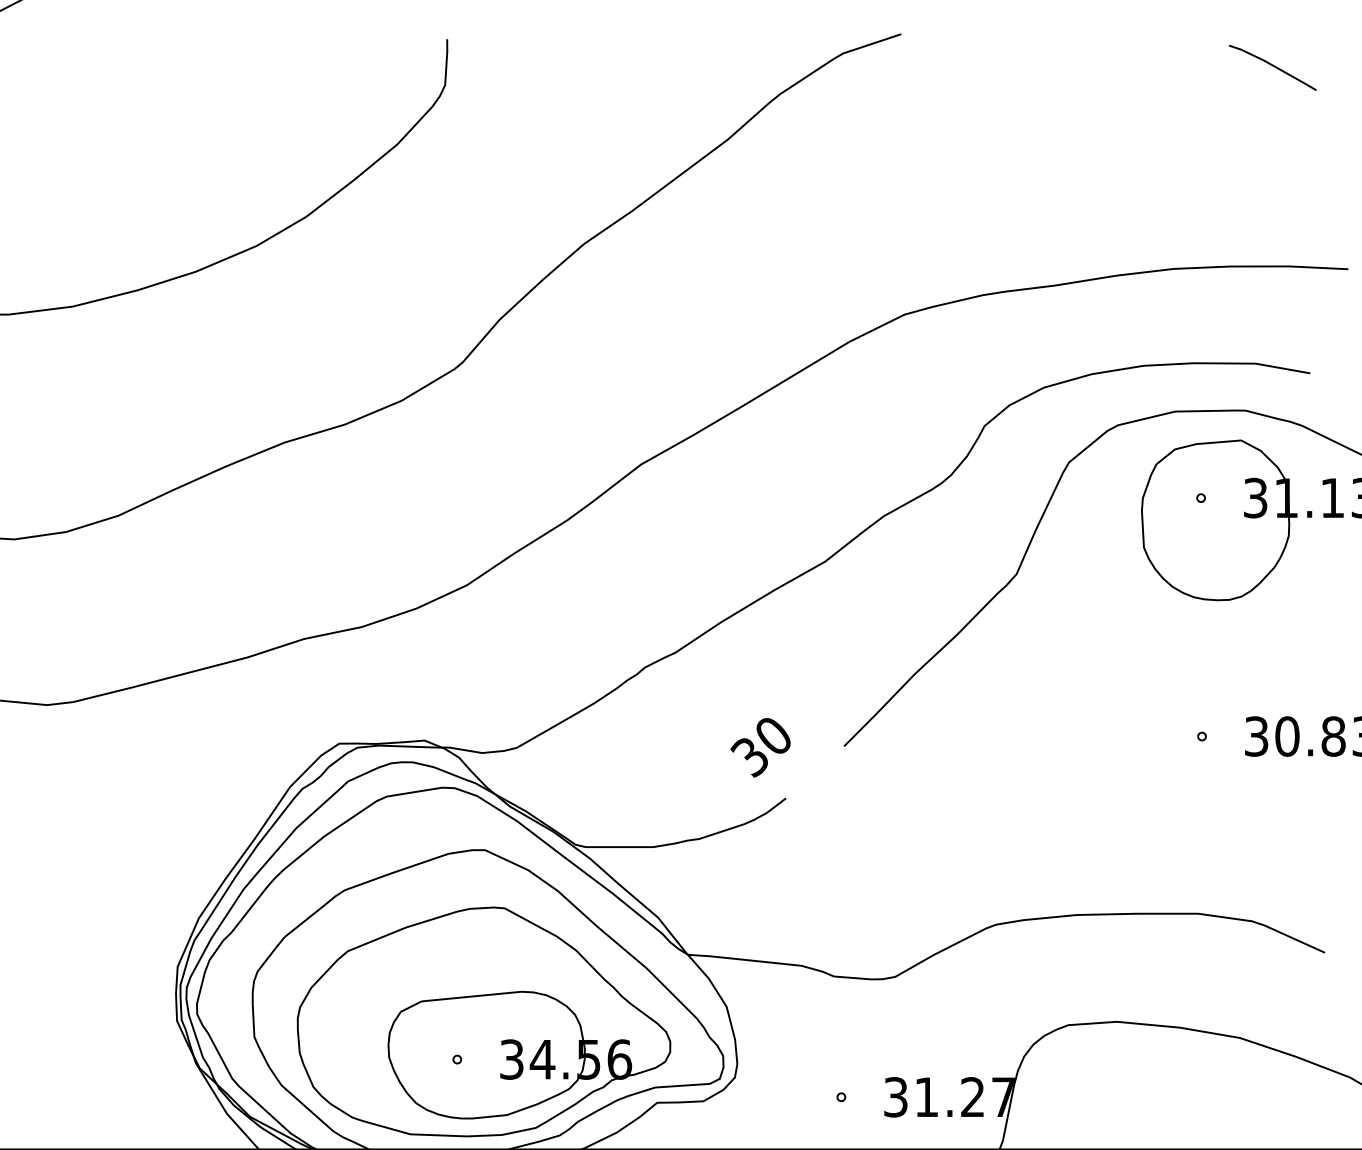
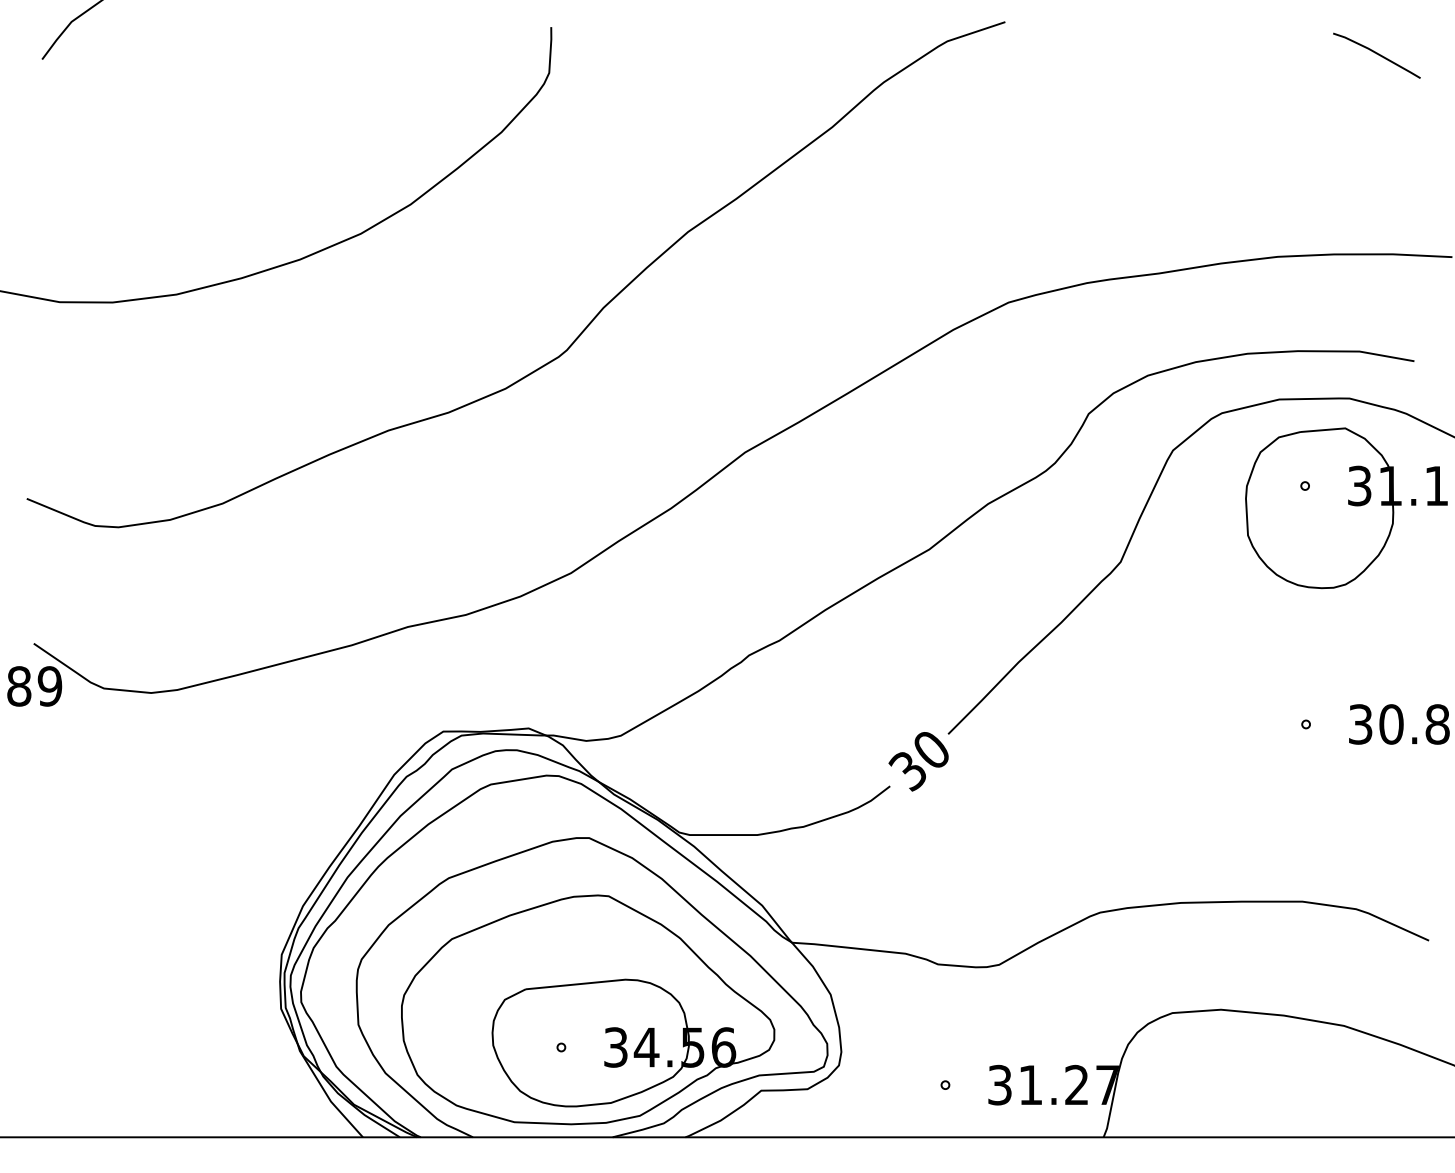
text: (760, 747) -> (918, 761), moved

